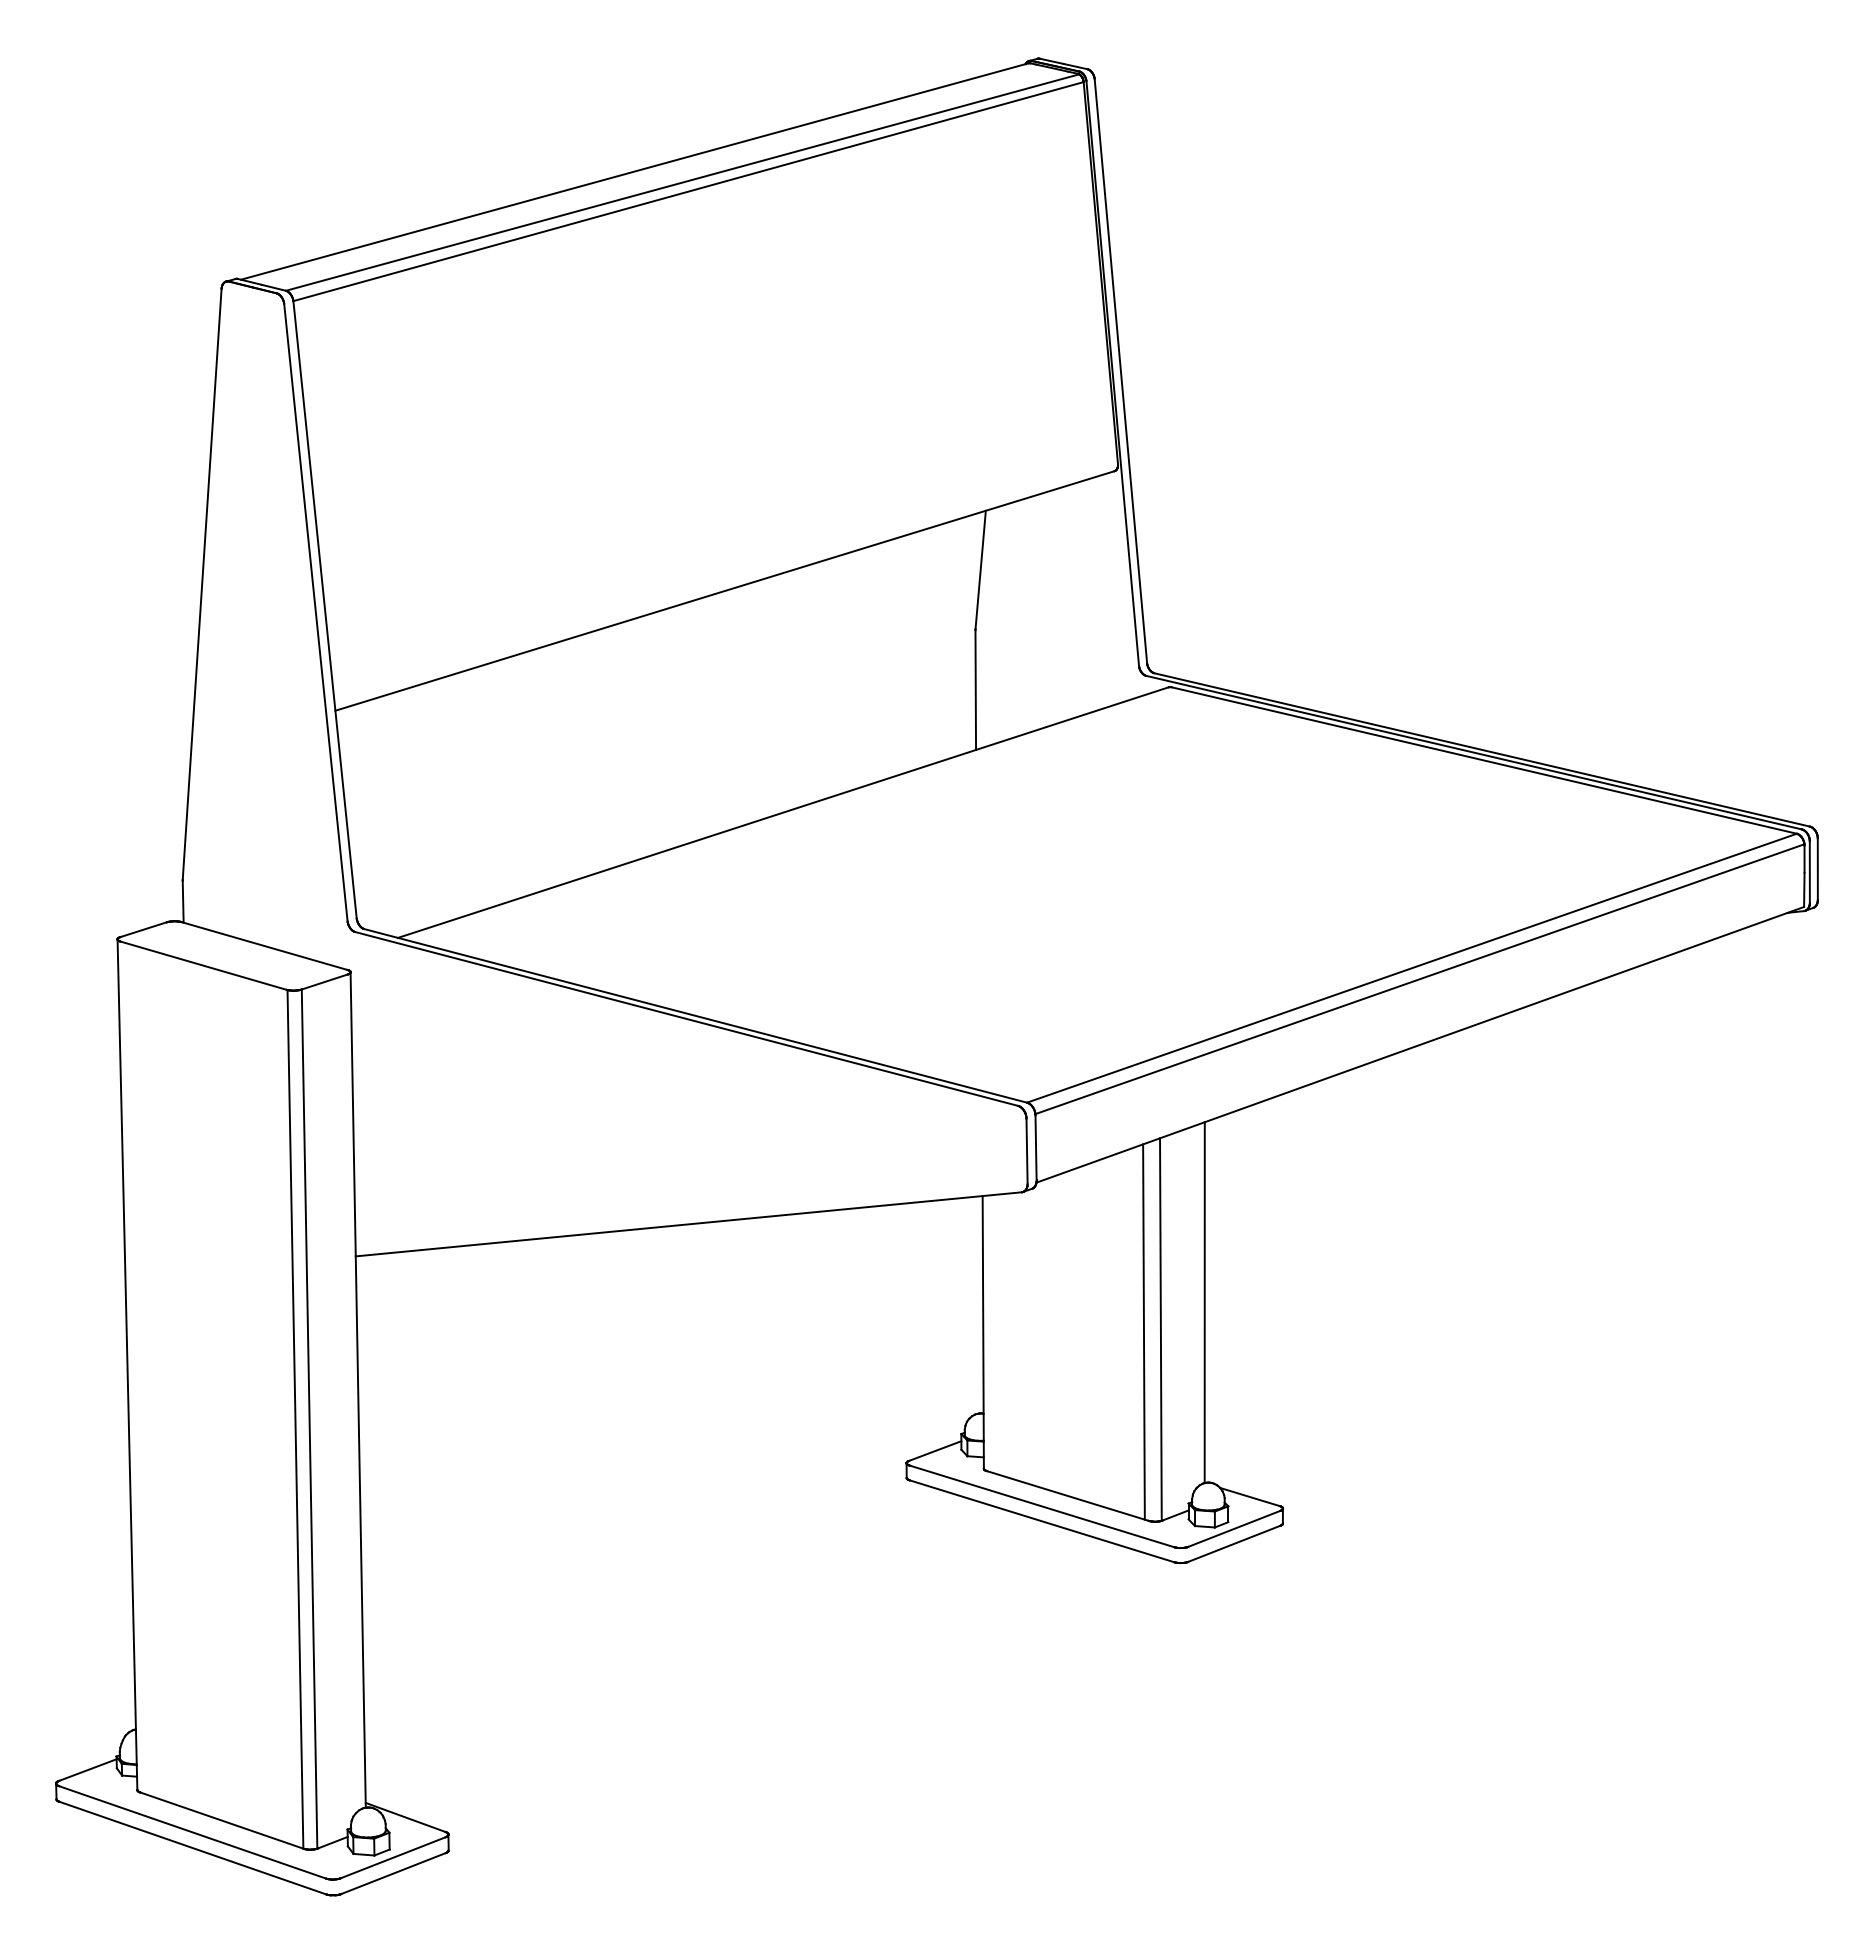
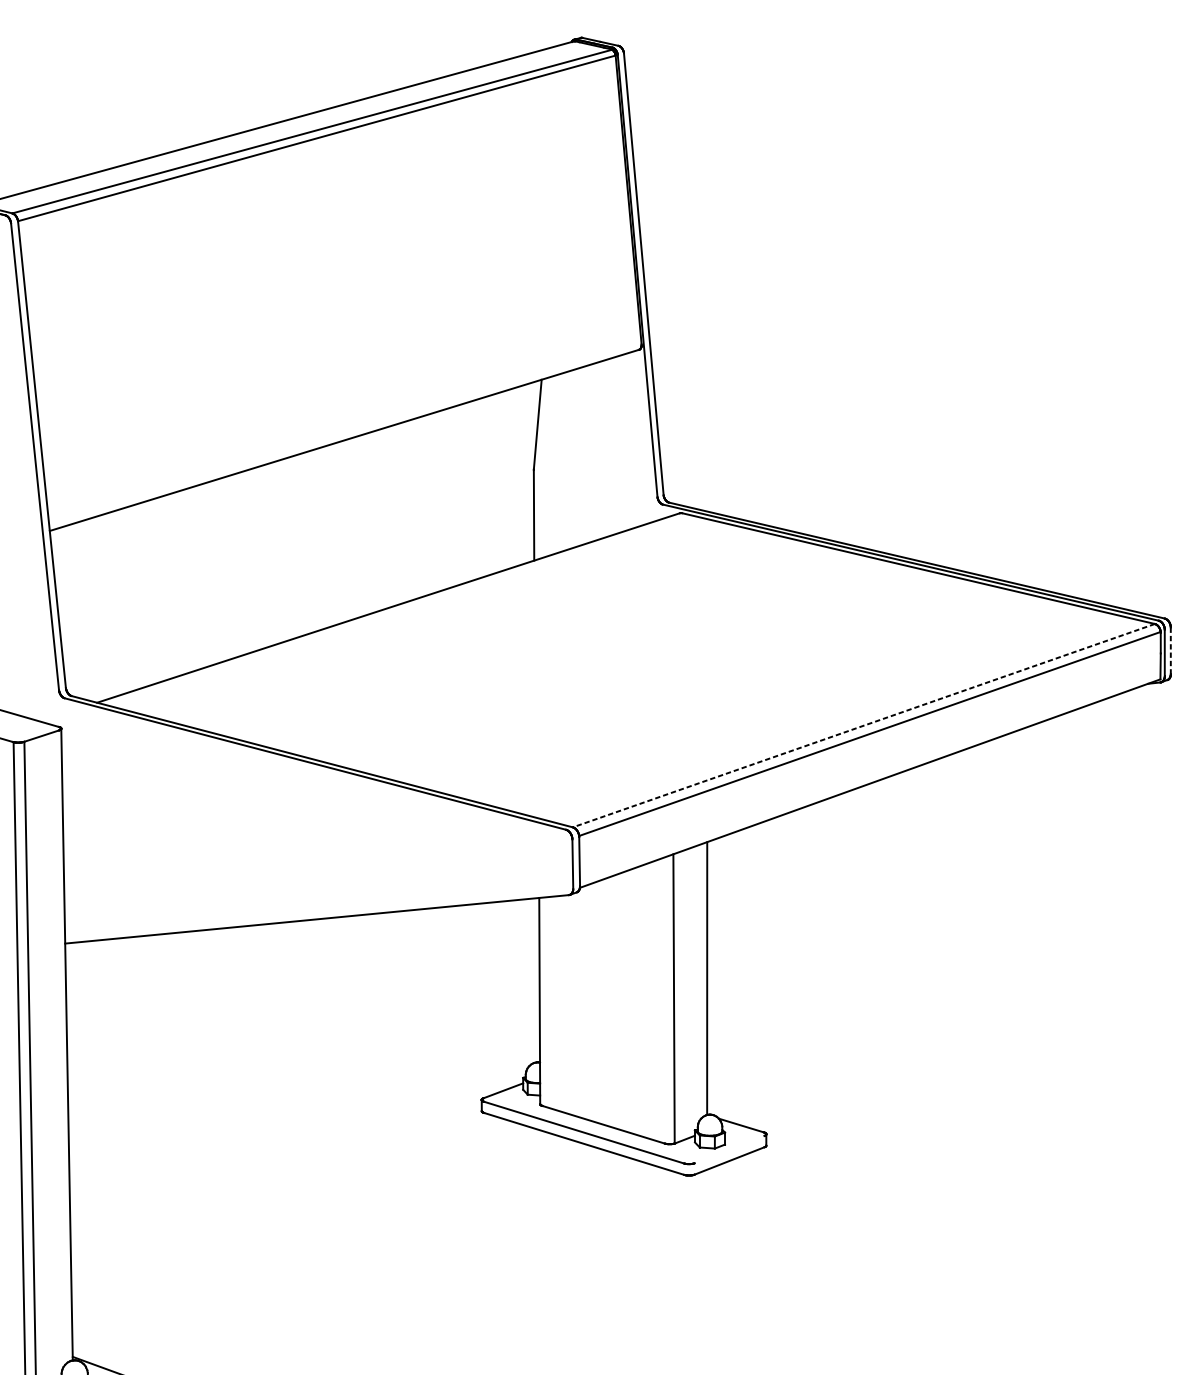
line: (1817, 869) -> (1170, 651), solid -> dashed
line: (1411, 968) -> (863, 725), solid -> dashed
line: (1143, 1331) -> (660, 1000), removed
line: (1234, 1528) -> (729, 1149), removed

